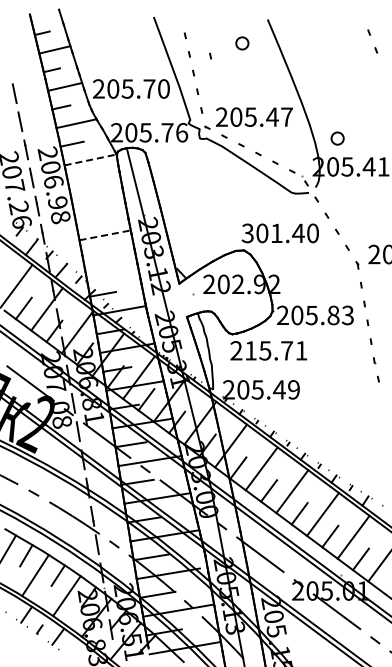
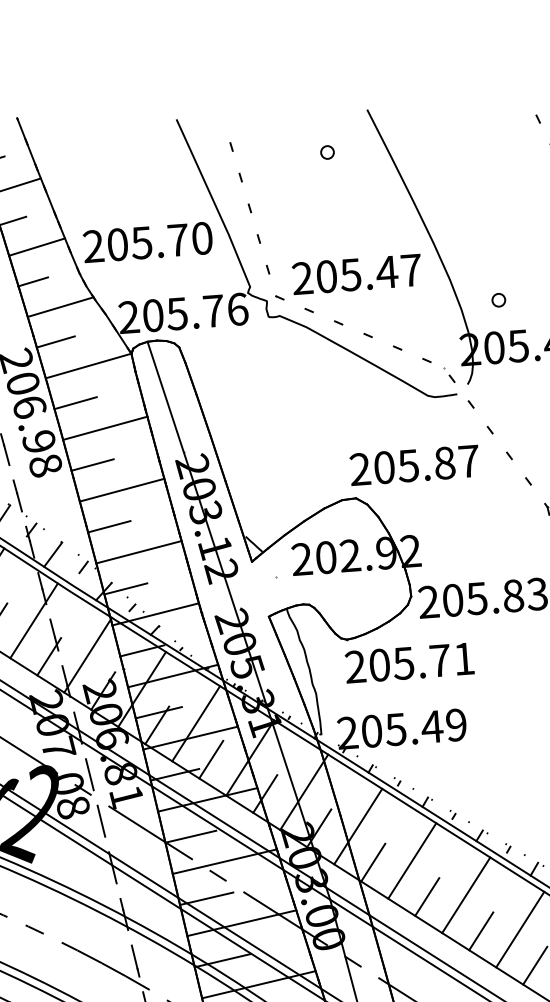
part: (241, 42) -> (326, 151), size x0.62
line: (210, 55) -> (276, 176), removed
part: (337, 138) -> (498, 299), size x0.62
line: (90, 159) -> (88, 365), dashed -> solid
line: (81, 181) -> (75, 403), added
line: (97, 197) -> (104, 427), added
line: (88, 218) -> (92, 464), added
text: (279, 233) -> (413, 465), 301.40 -> 205.87
line: (105, 235) -> (122, 490), dashed -> solid
line: (95, 256) -> (108, 526), added
line: (112, 272) -> (138, 551), added
text: (250, 350) -> (379, 664), 215.71 -> 205.71

